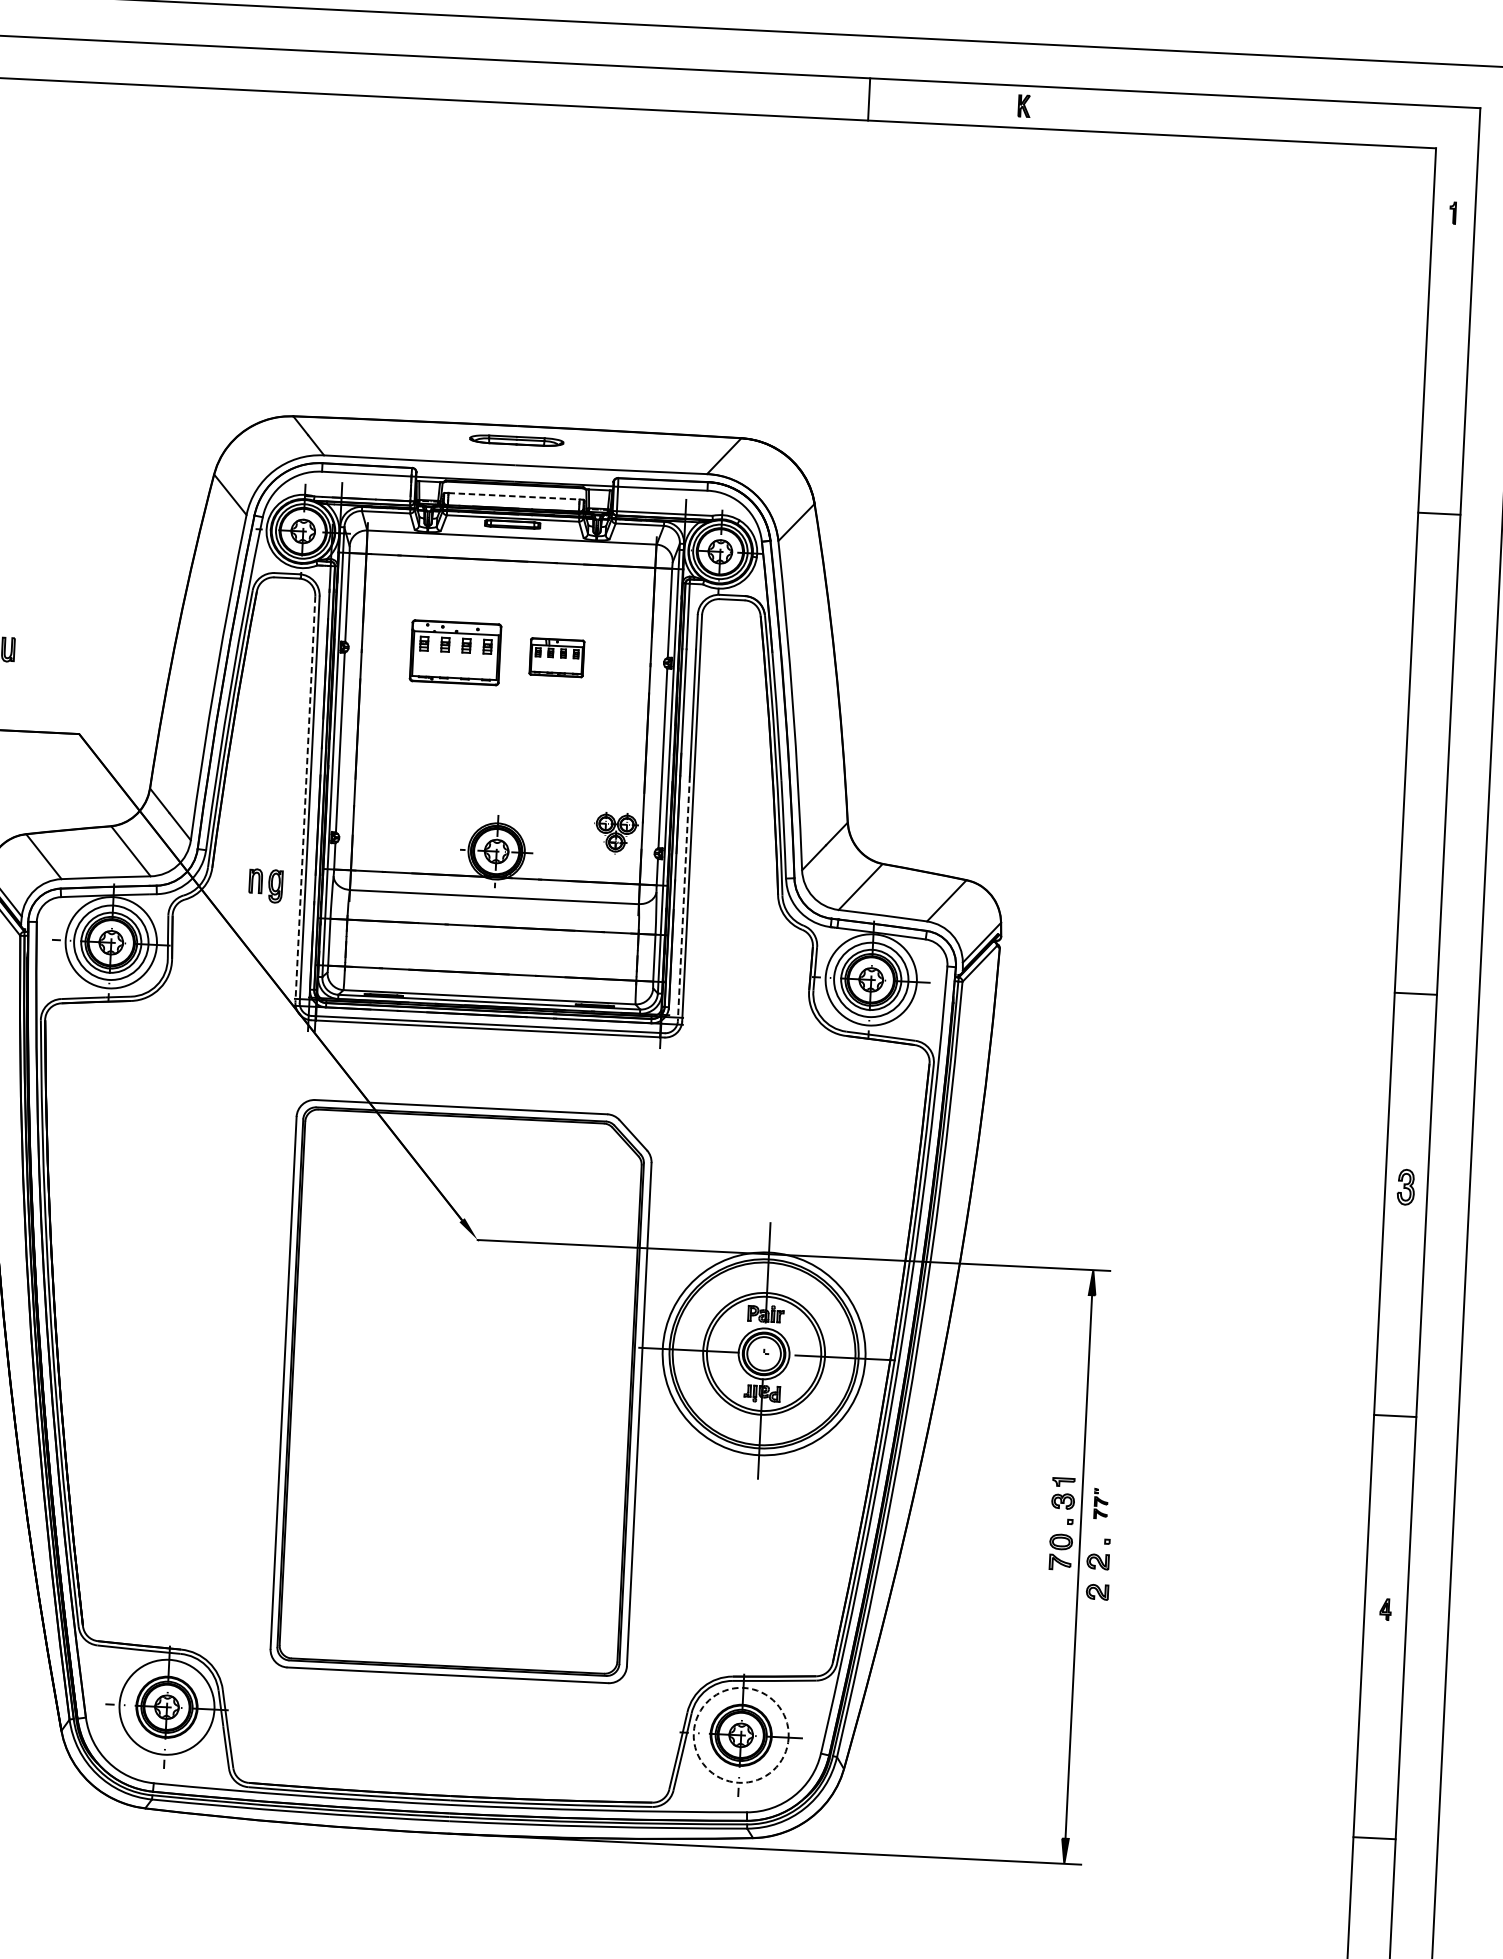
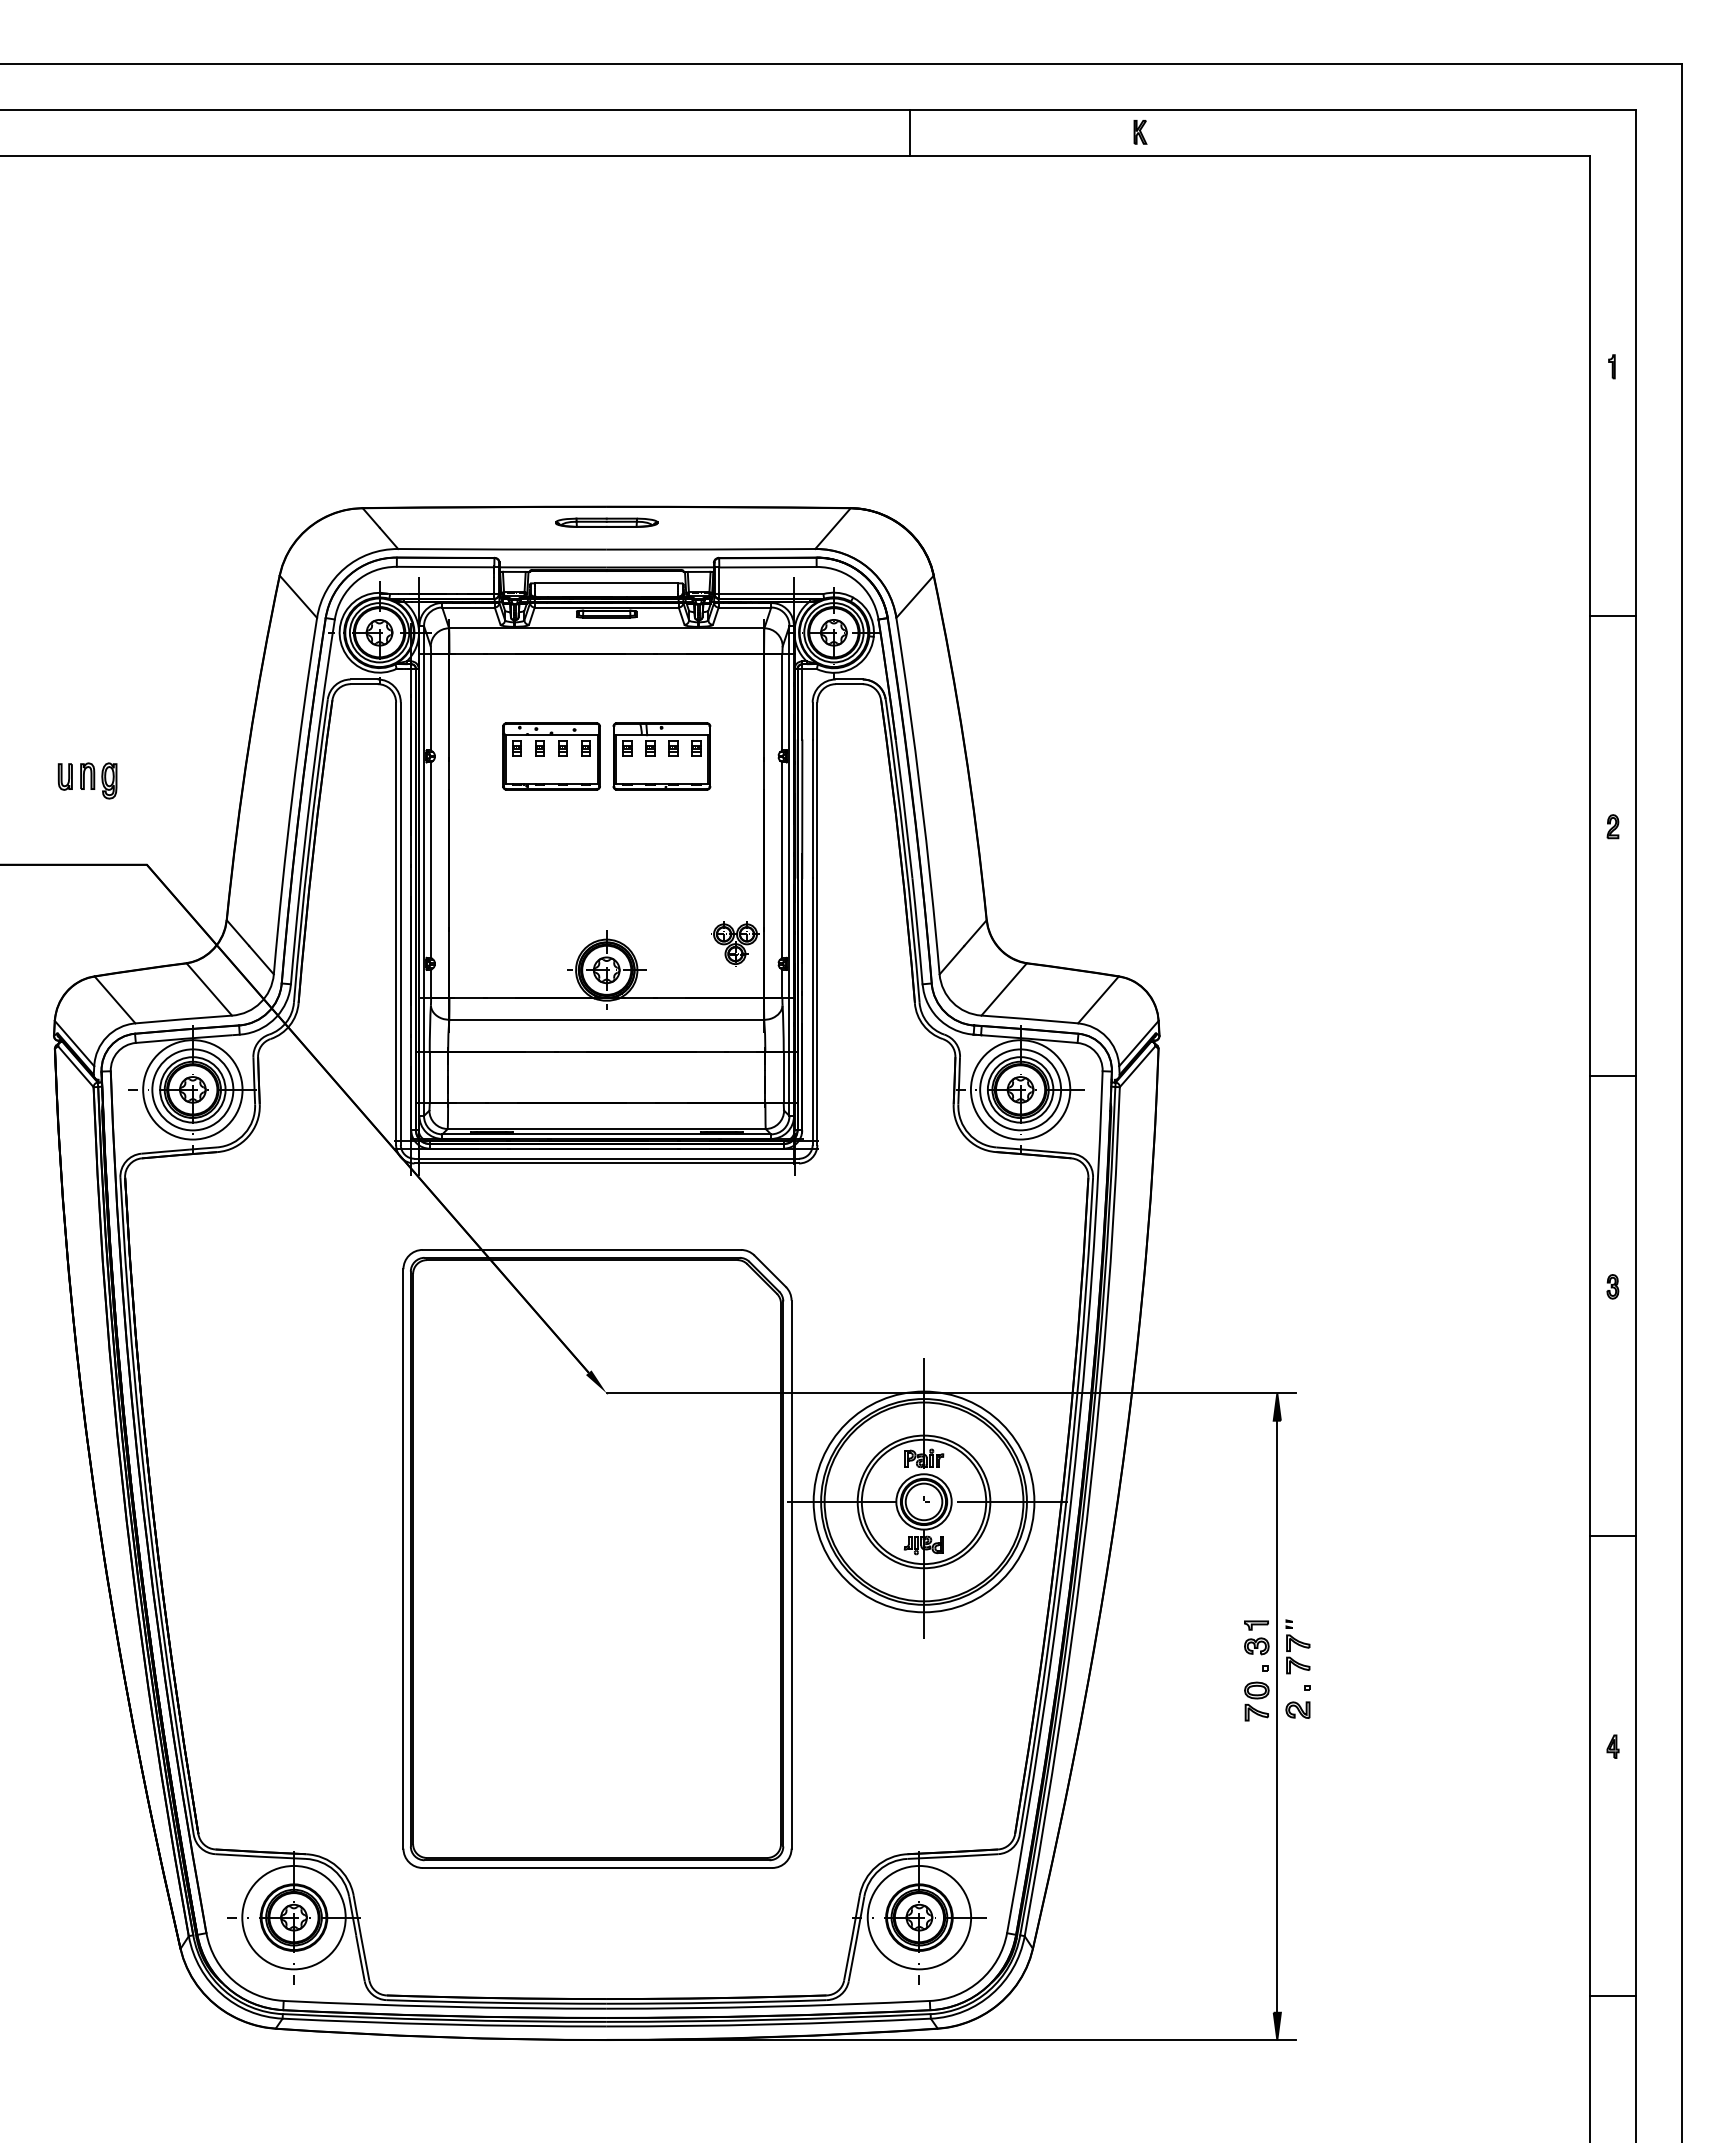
line: (869, 99) -> (909, 133), moved
part: (1452, 212) -> (1611, 366), moved
line: (514, 496) -> (607, 583), dashed -> solid
line: (1439, 514) -> (1613, 616), moved
part: (556, 657) -> (661, 756), size x1.67
part: (1426, 764) -> (1612, 826), added
line: (305, 800) -> (396, 924), dashed -> solid
part: (265, 885) -> (98, 780), moved
line: (683, 899) -> (812, 1012), dashed -> solid
part: (1405, 1187) -> (1612, 1286), size x0.62
part: (1100, 1503) -> (1297, 1646), size x1.67
part: (1097, 1591) -> (1298, 1742), removed
circle: (741, 1735) -> (919, 1917), dashed -> solid

